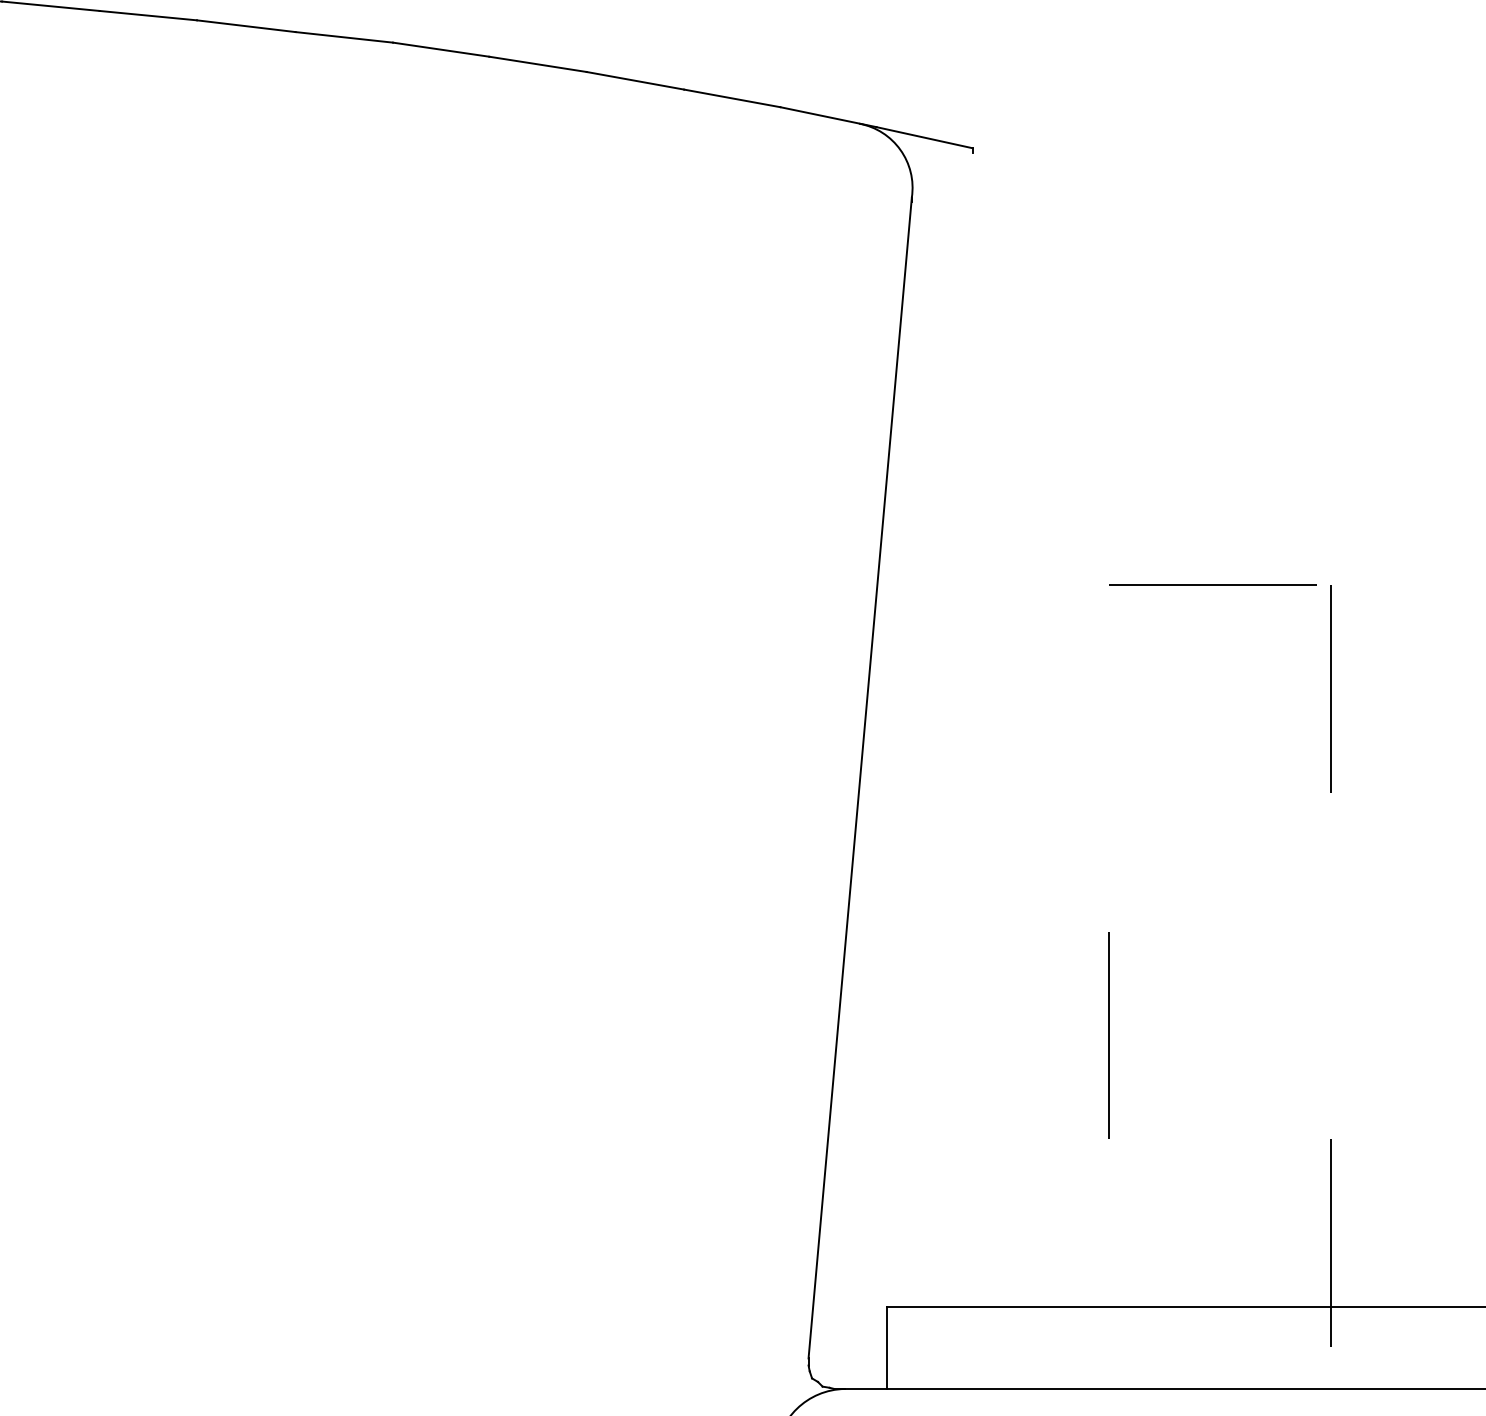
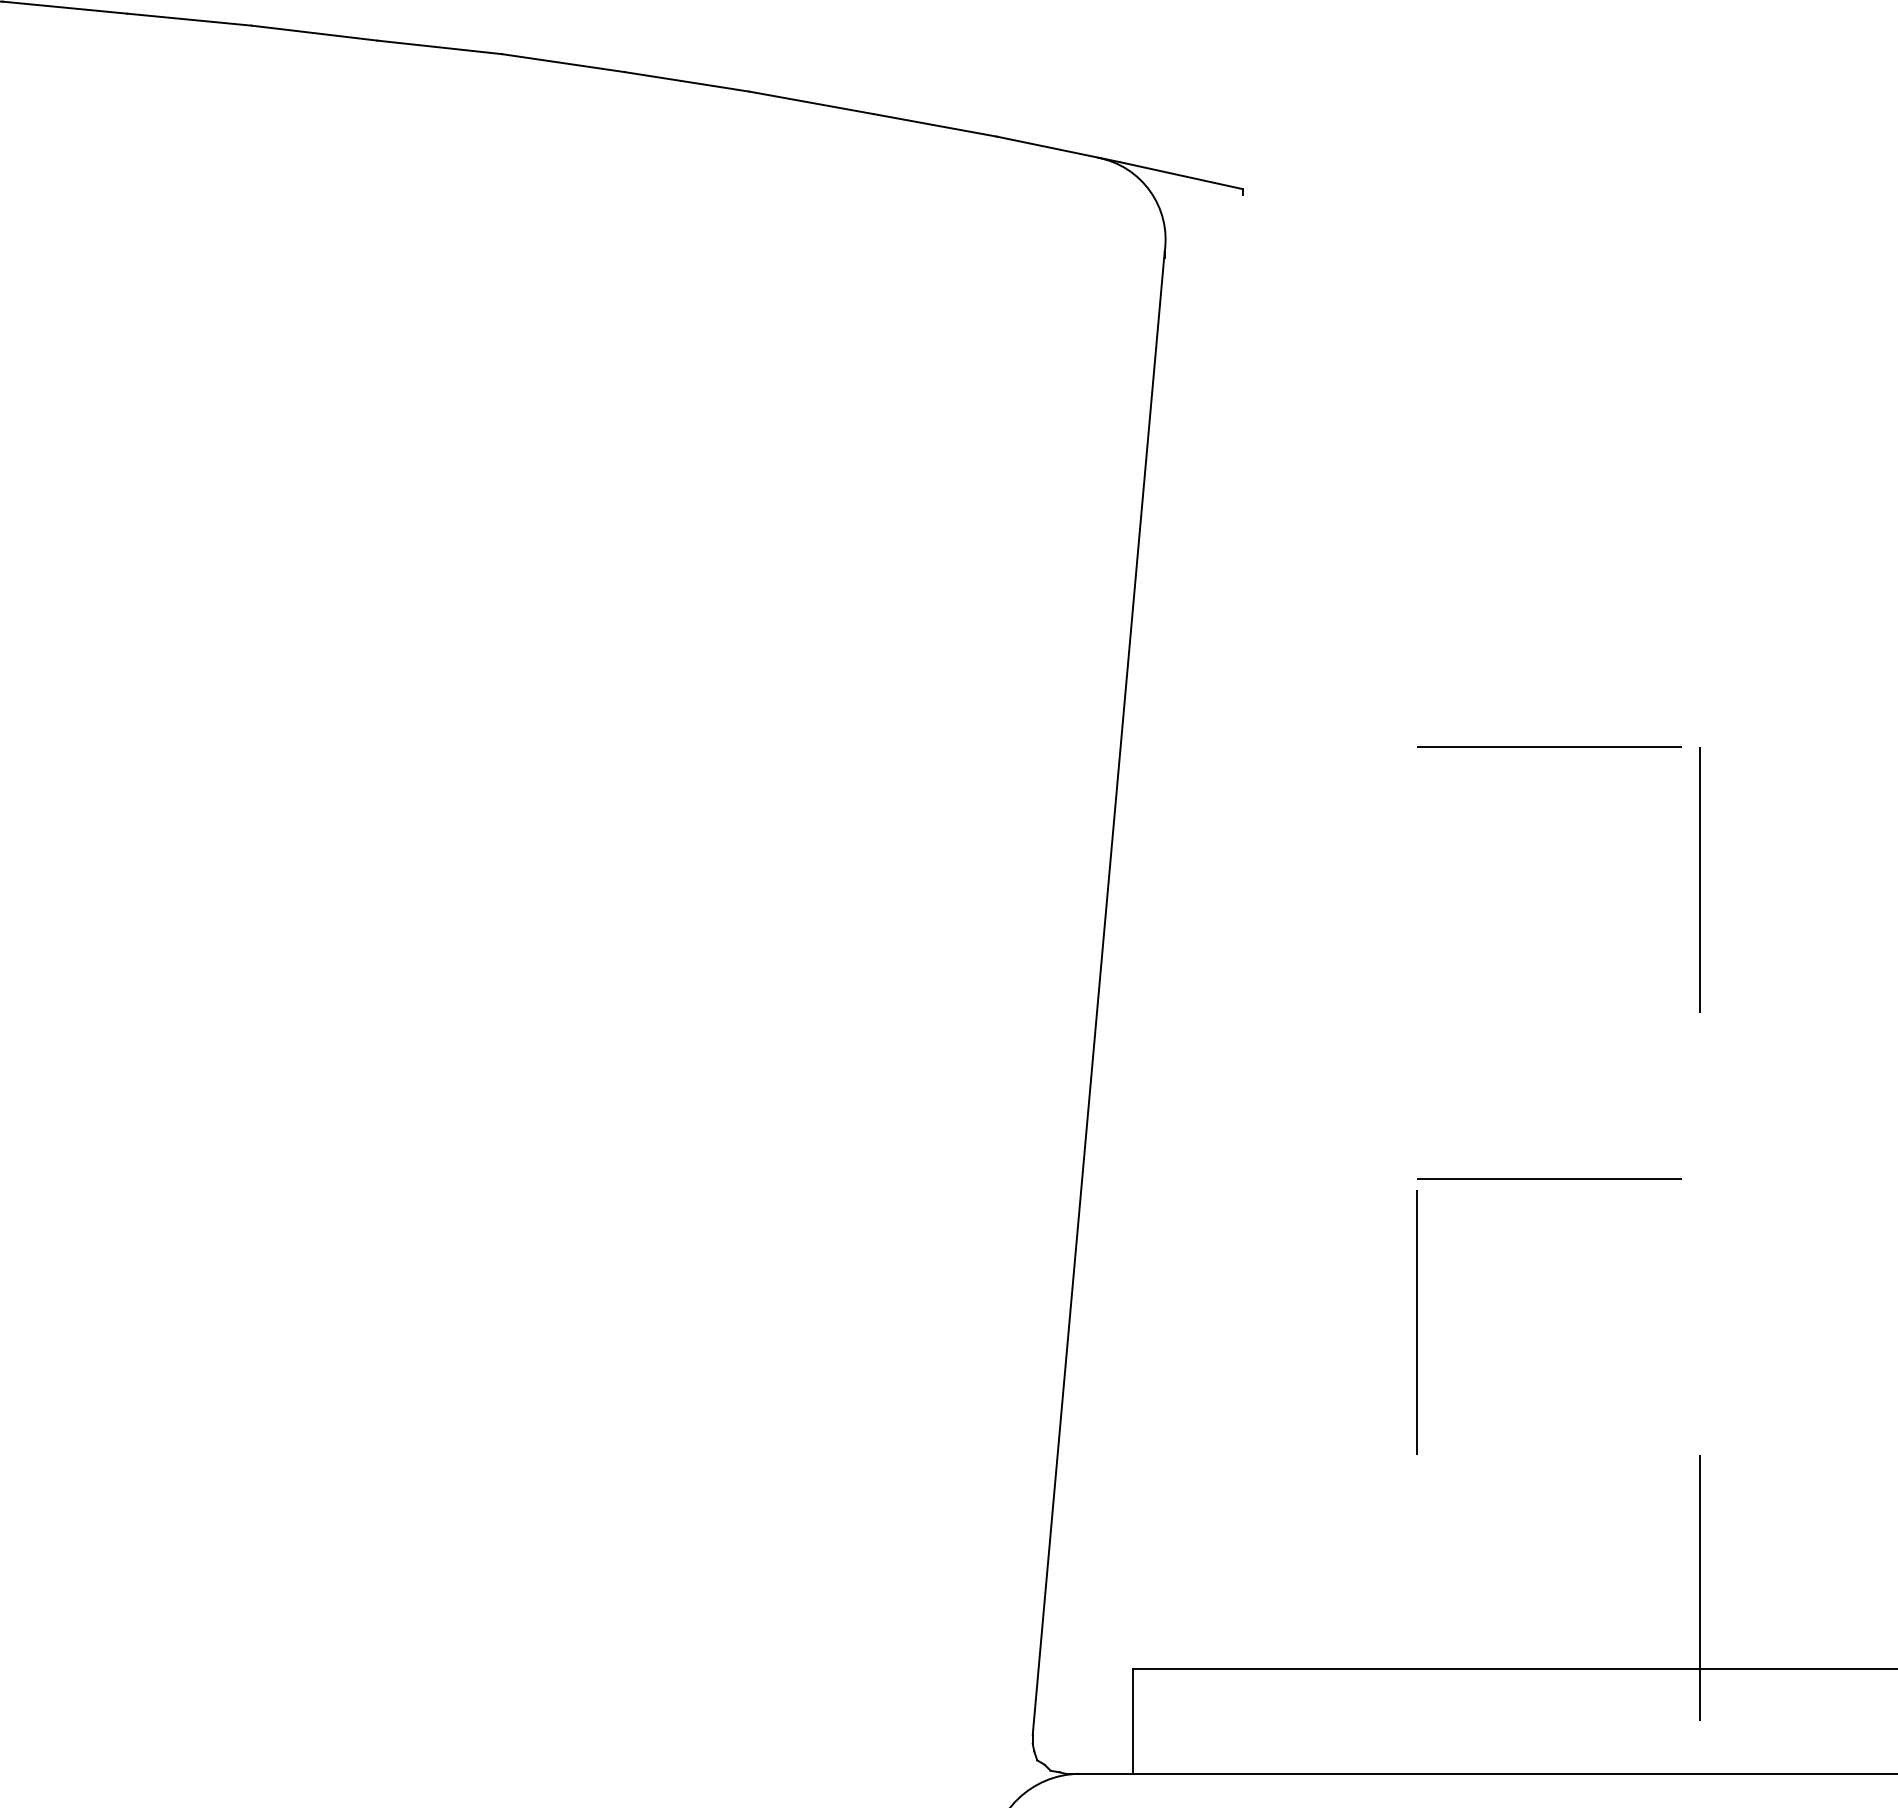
line: (1213, 922) -> (1549, 1178), added

